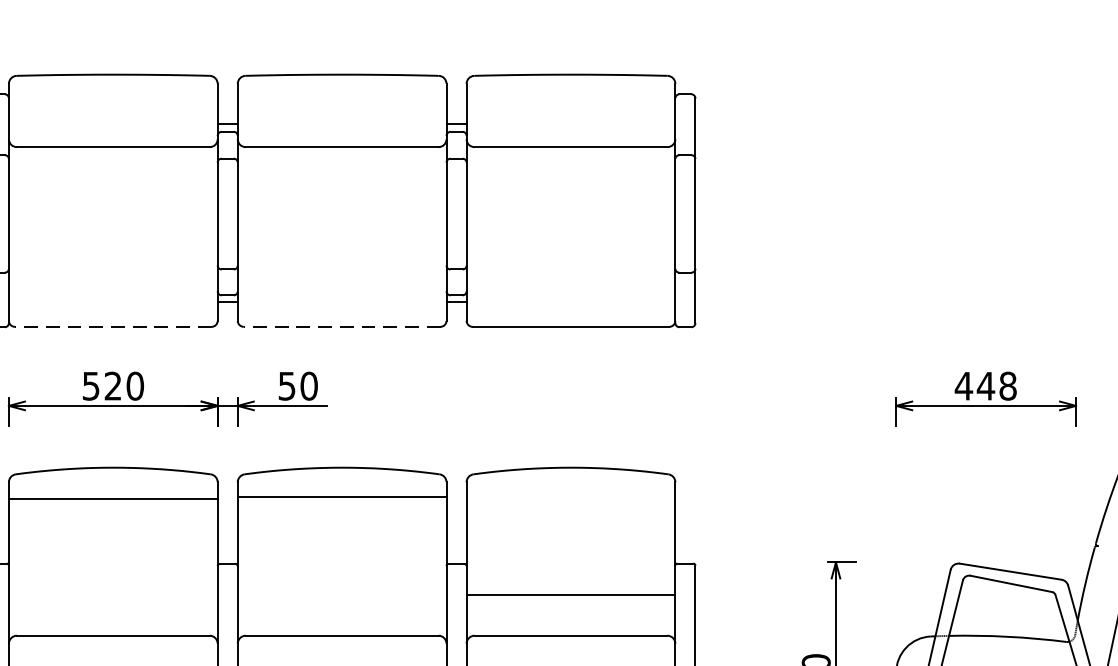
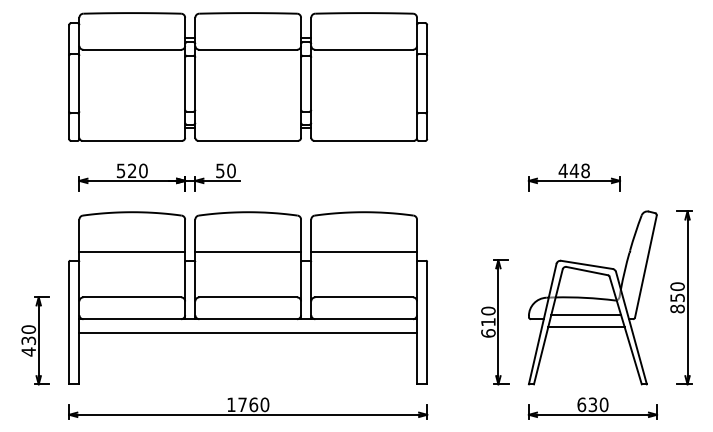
line: (113, 326) -> (132, 140), dashed -> solid
line: (342, 326) -> (248, 140), dashed -> solid
line: (342, 495) -> (248, 251), moved
line: (113, 497) -> (132, 251), moved
line: (571, 594) -> (364, 251), moved

